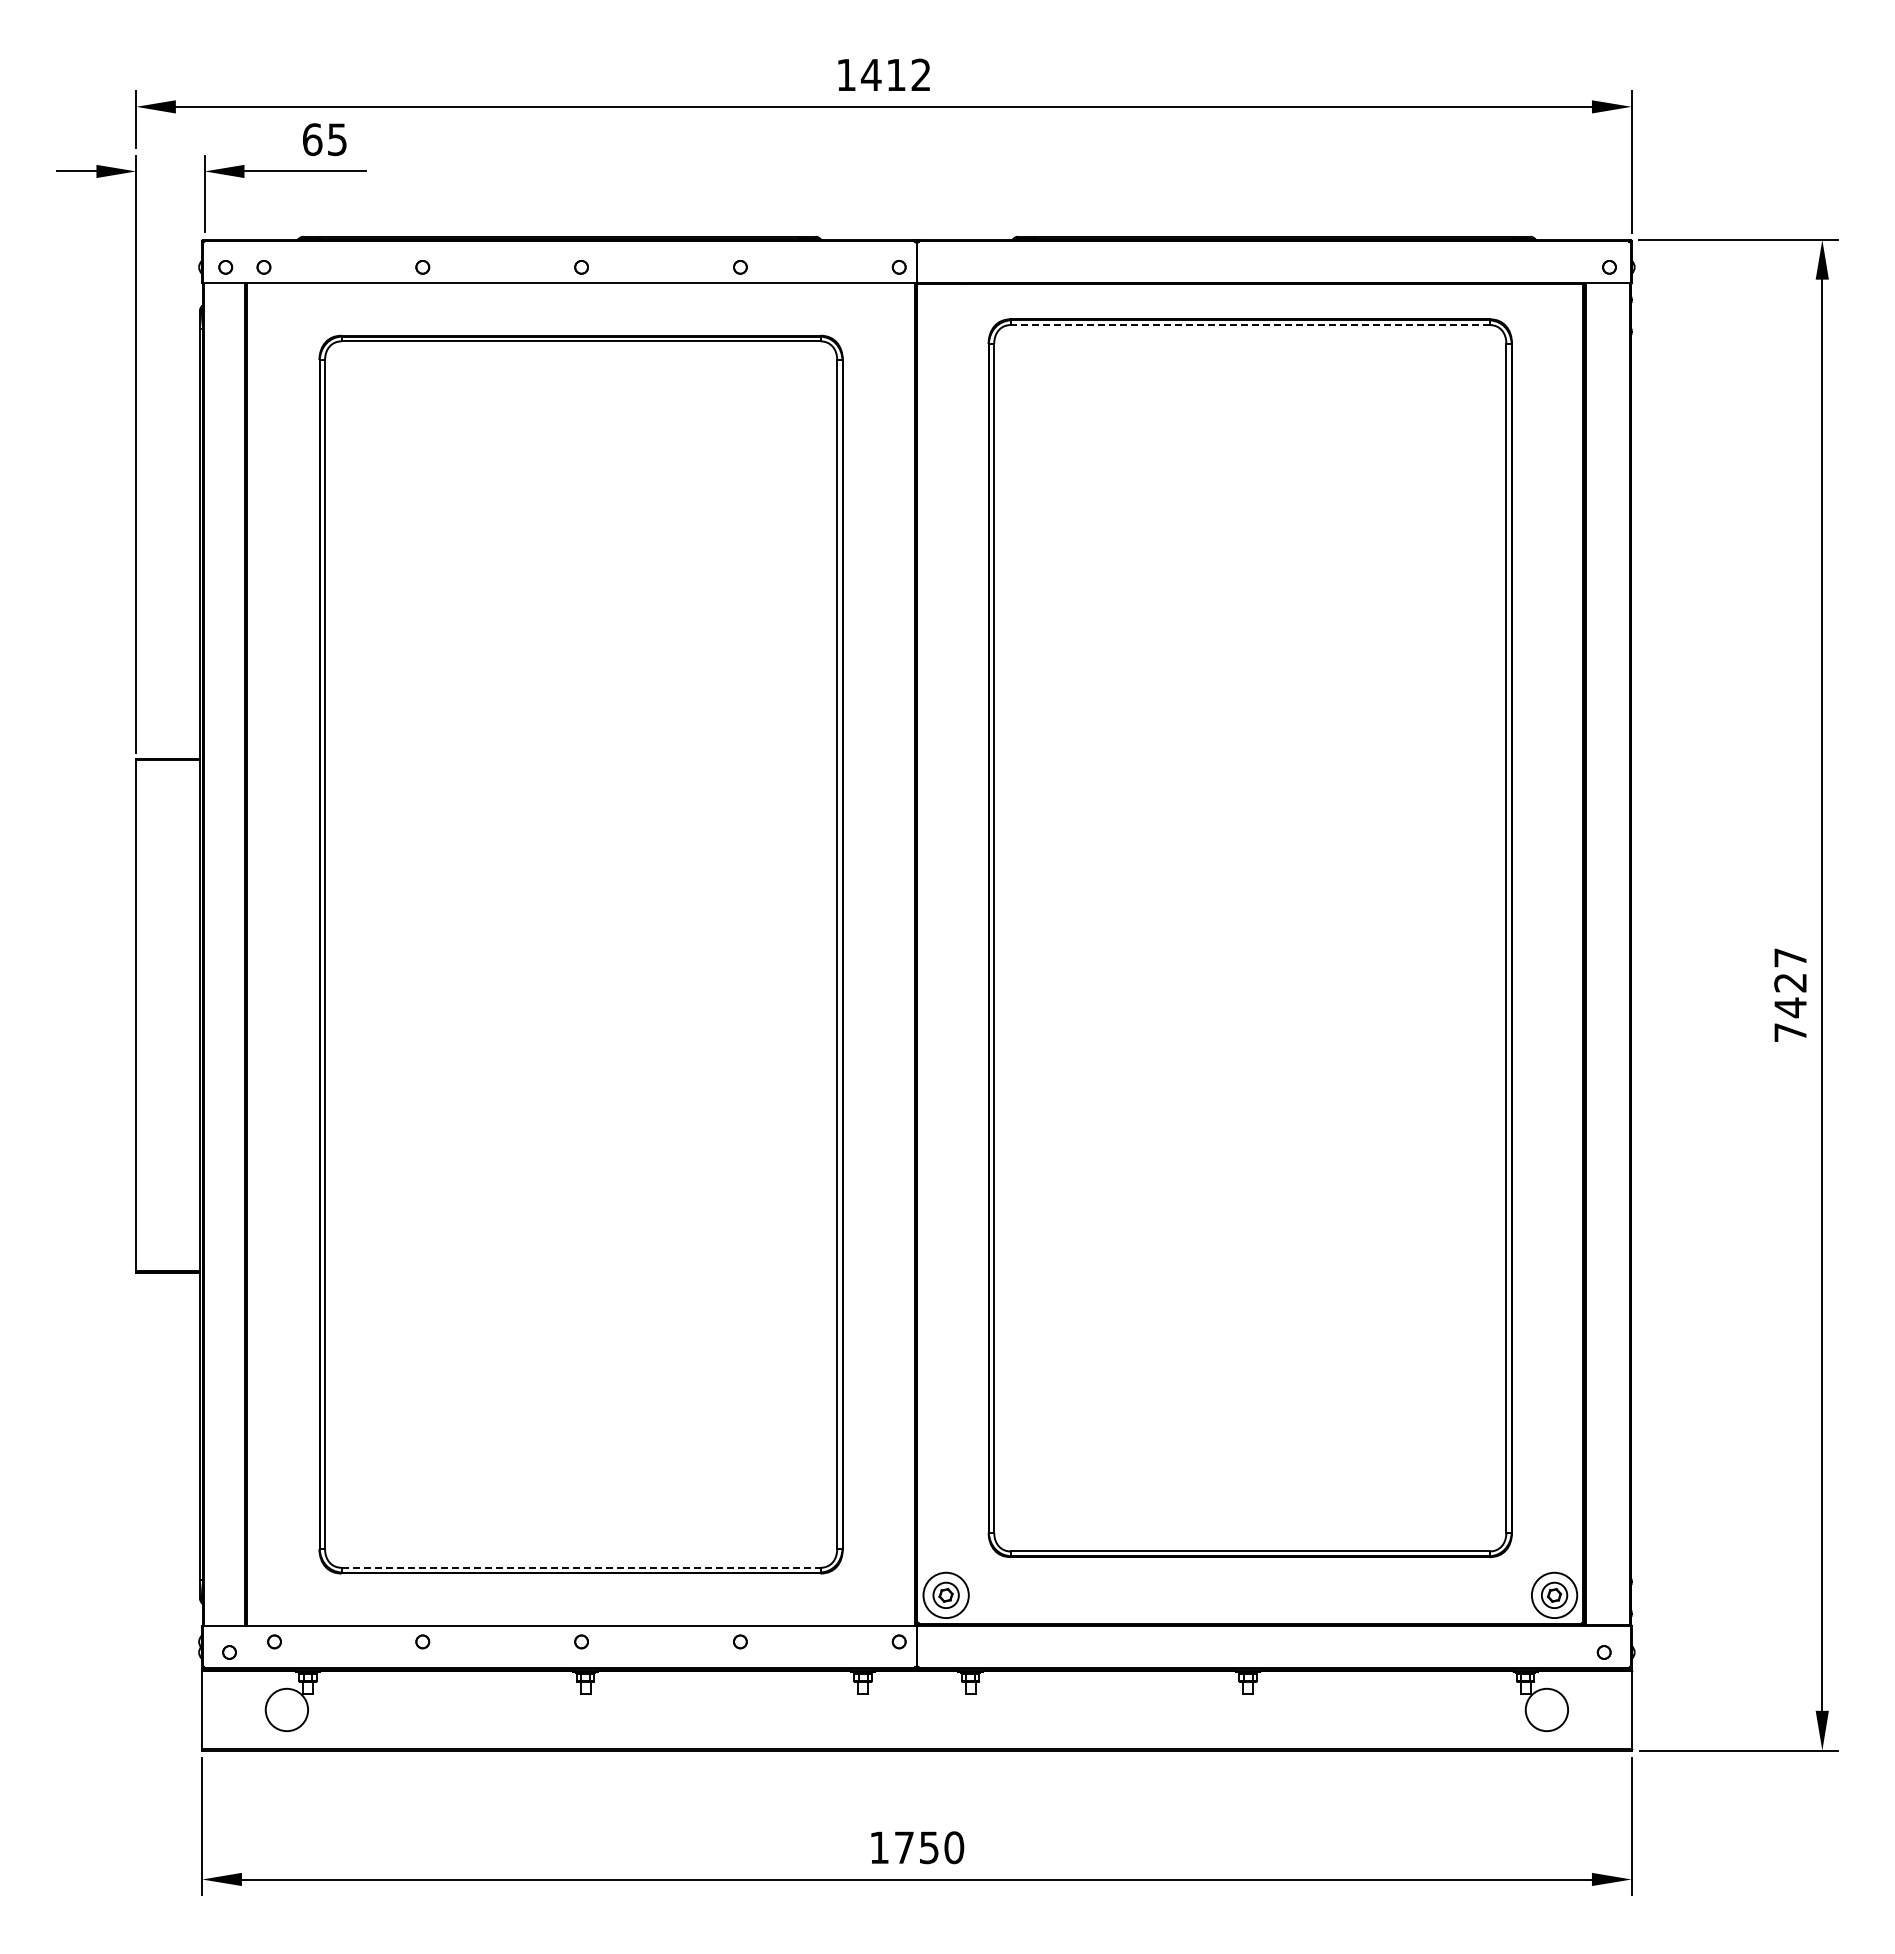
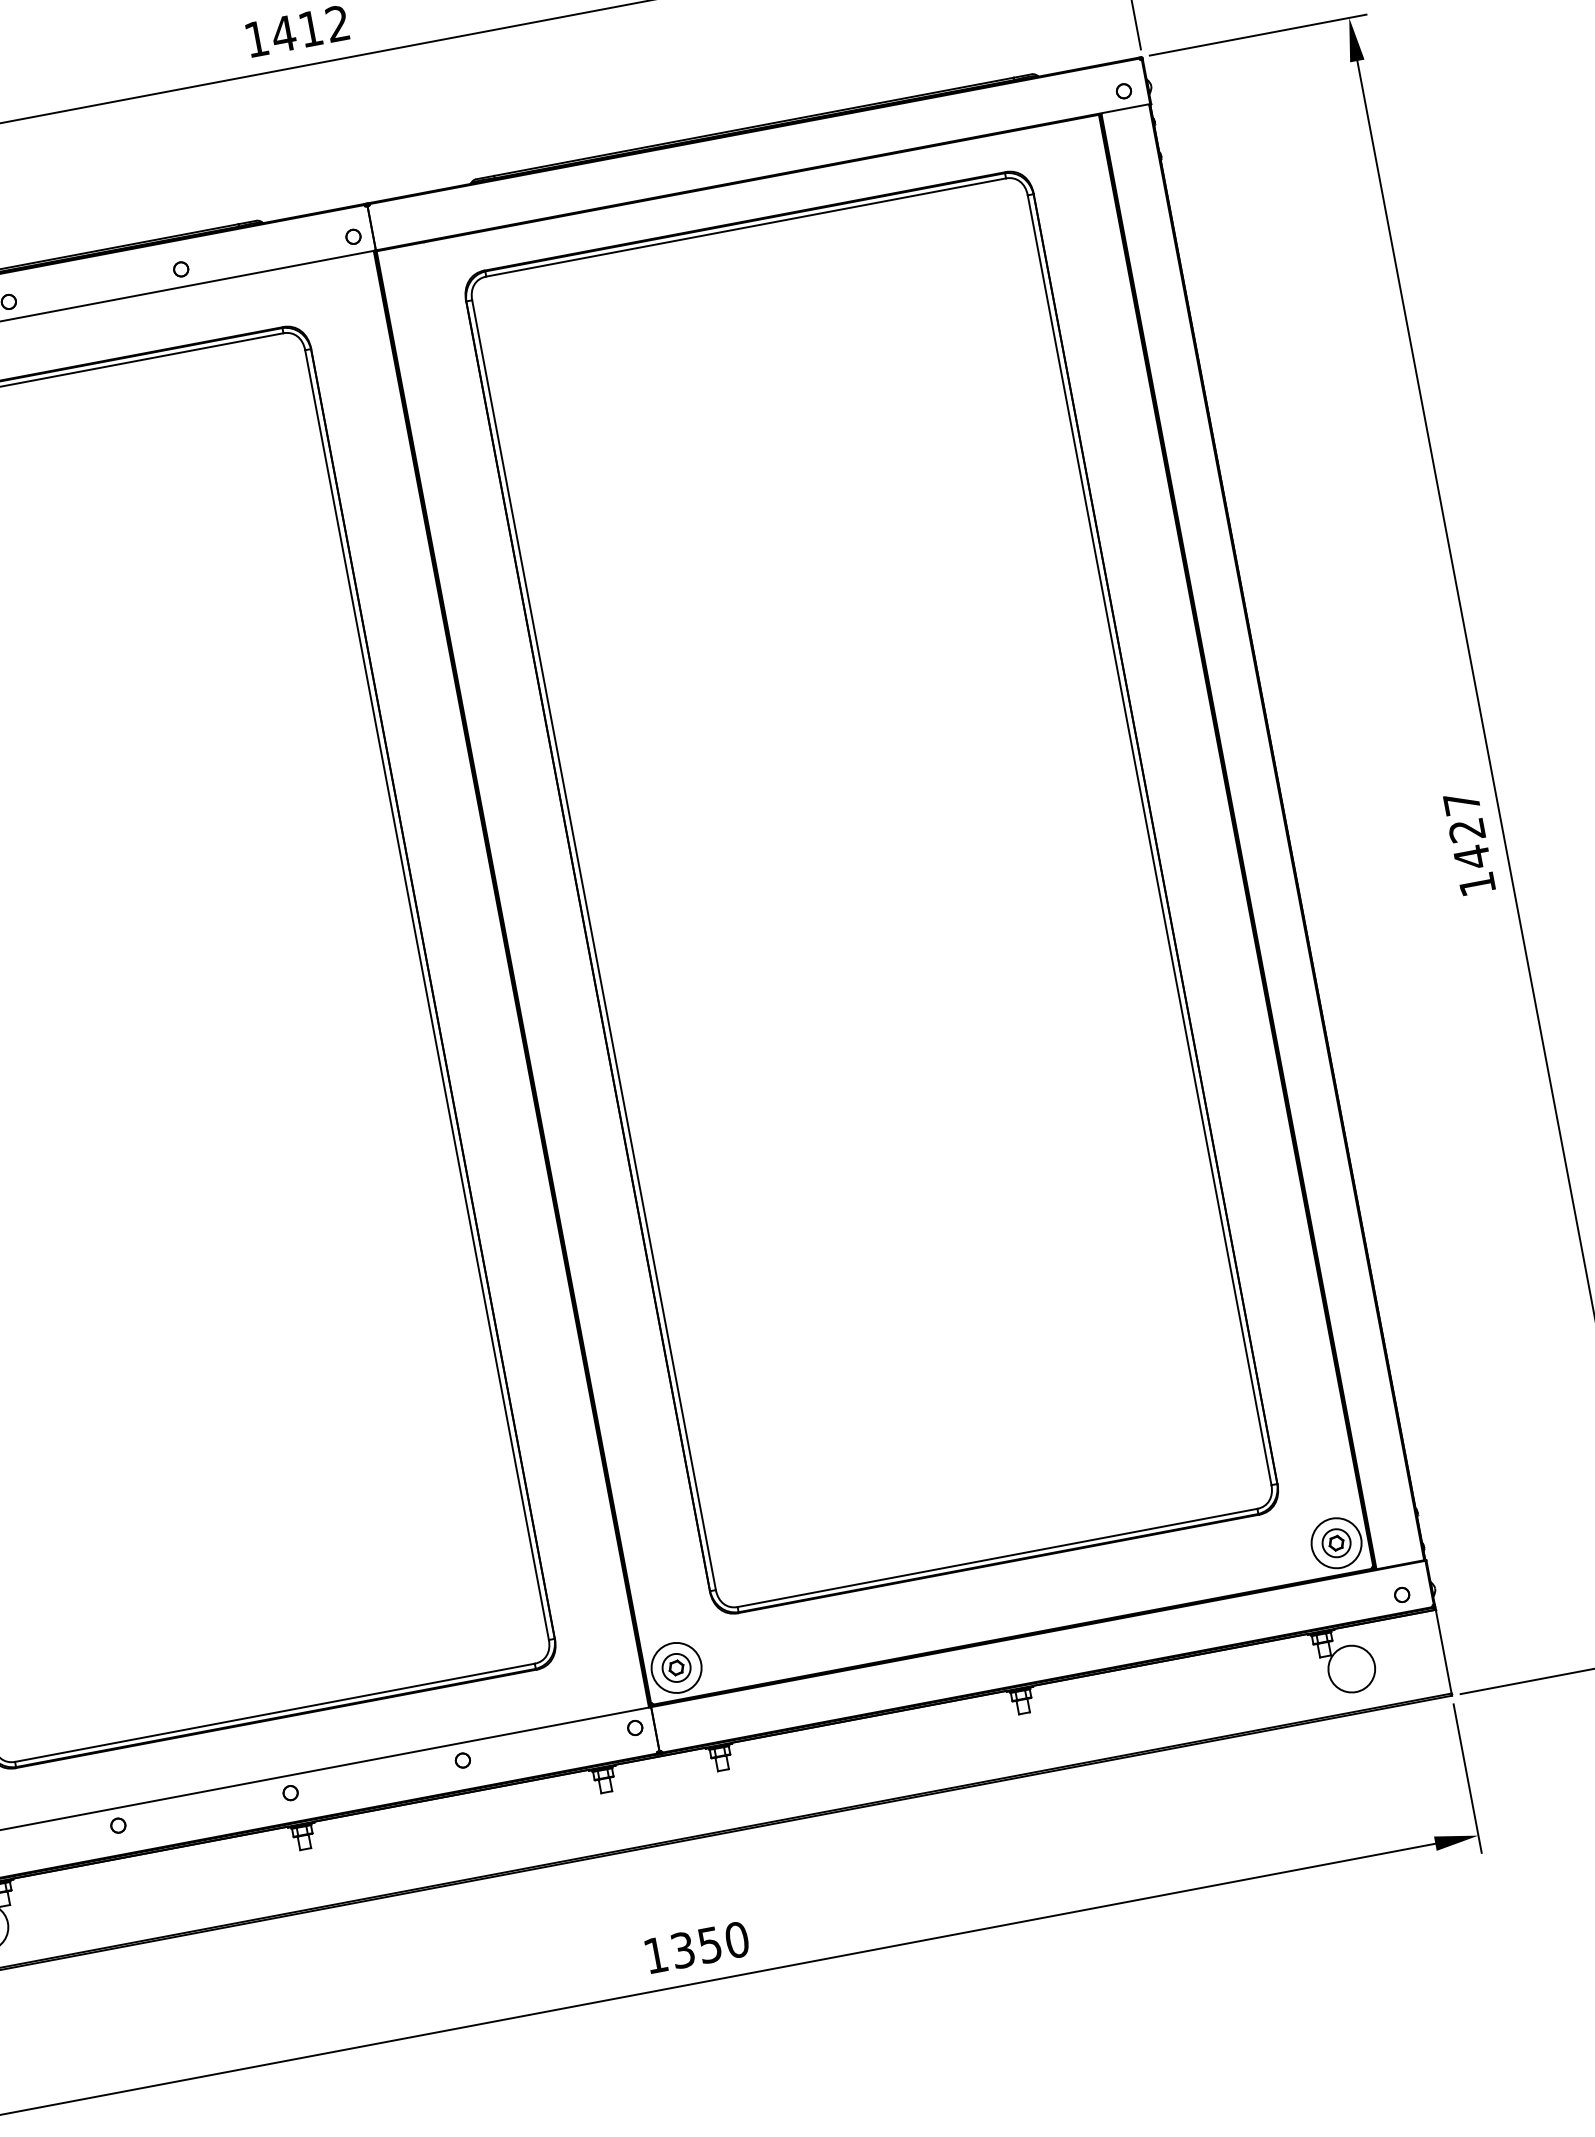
line: (1250, 325) -> (746, 227), dashed -> solid
text: (1790, 1032) -> (1477, 884), 7427 -> 1427
line: (581, 1567) -> (275, 1712), dashed -> solid
text: (904, 1847) -> (683, 1949), 1750 -> 1350

